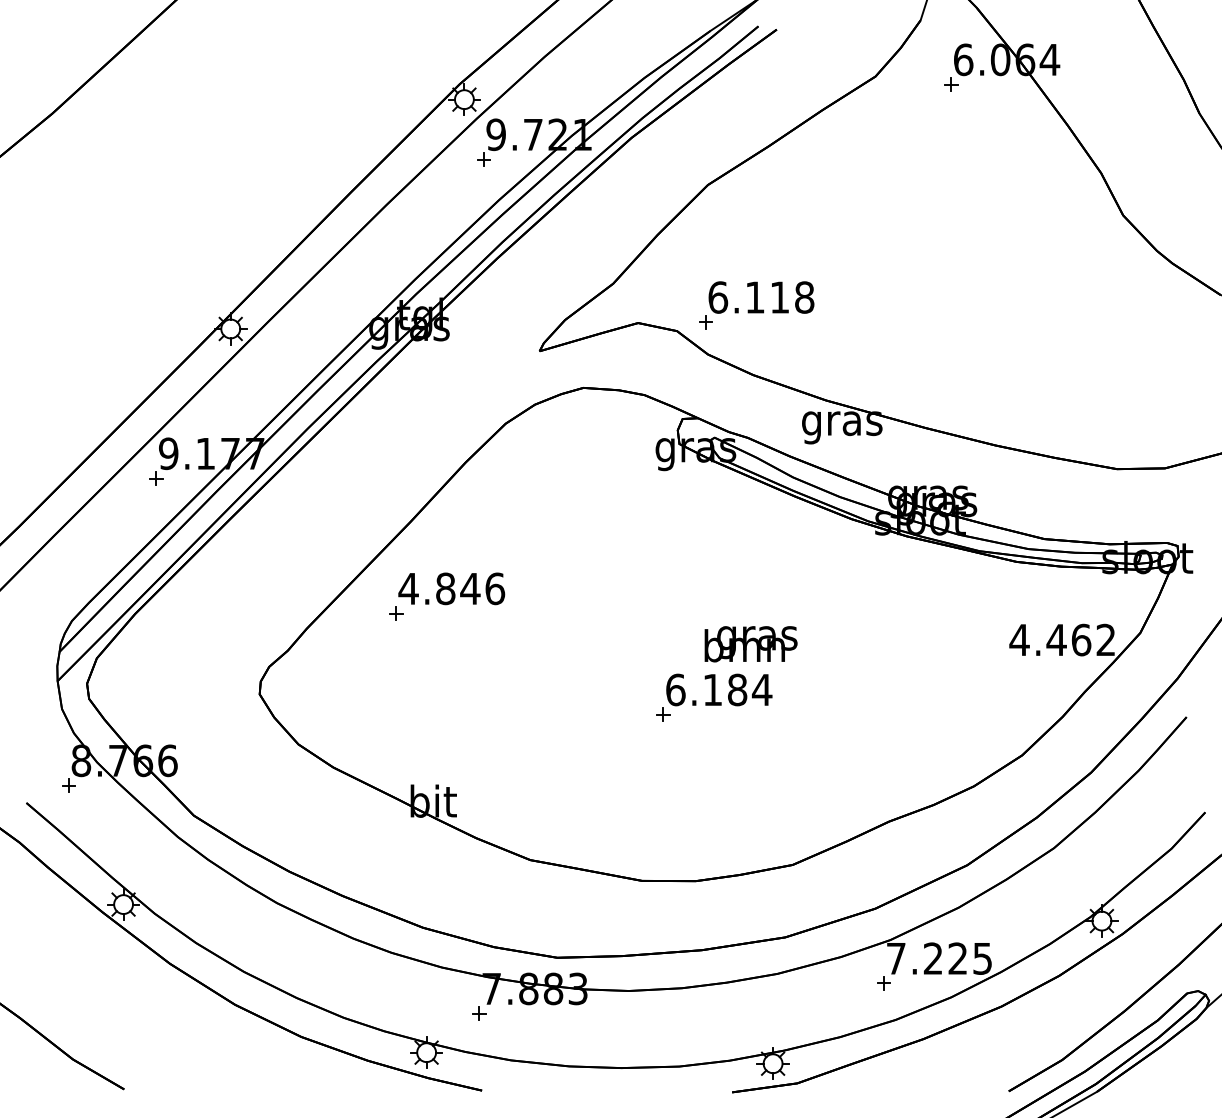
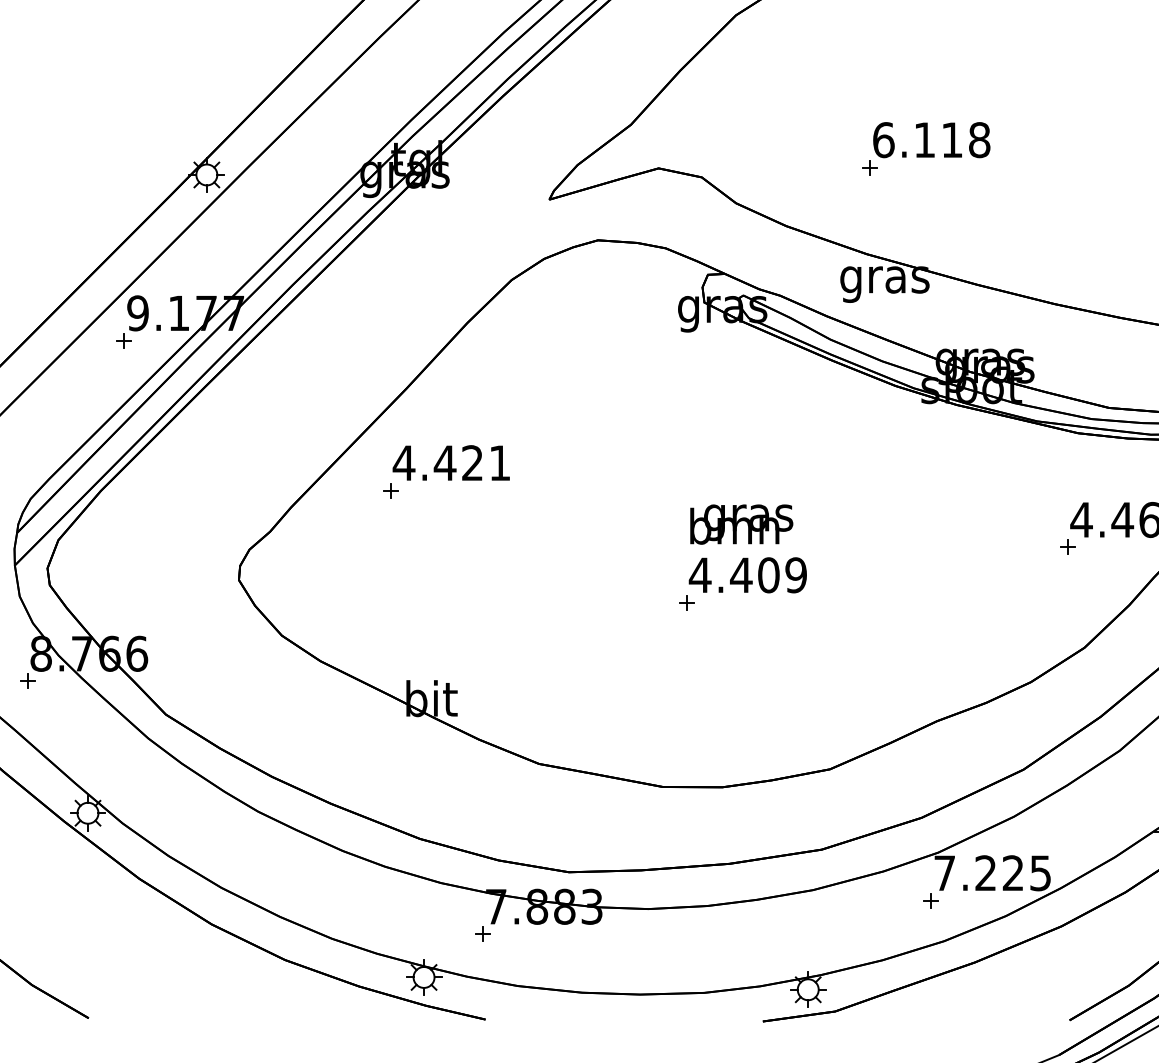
part: (756, 305) -> (926, 148), moved
text: (470, 588) -> (472, 462), 4.846 -> 4.421
text: (750, 644) -> (741, 524), moved
part: (1007, 664) -> (1068, 547), added
text: (718, 689) -> (747, 574), 6.184 -> 4.409

